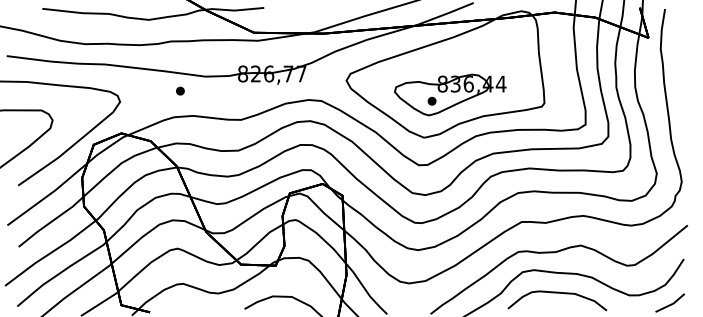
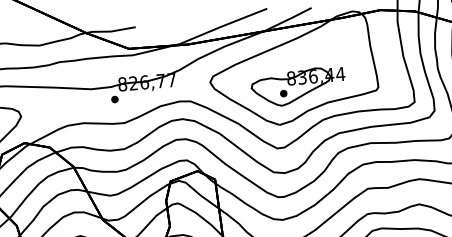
part: (180, 90) -> (114, 98), moved

